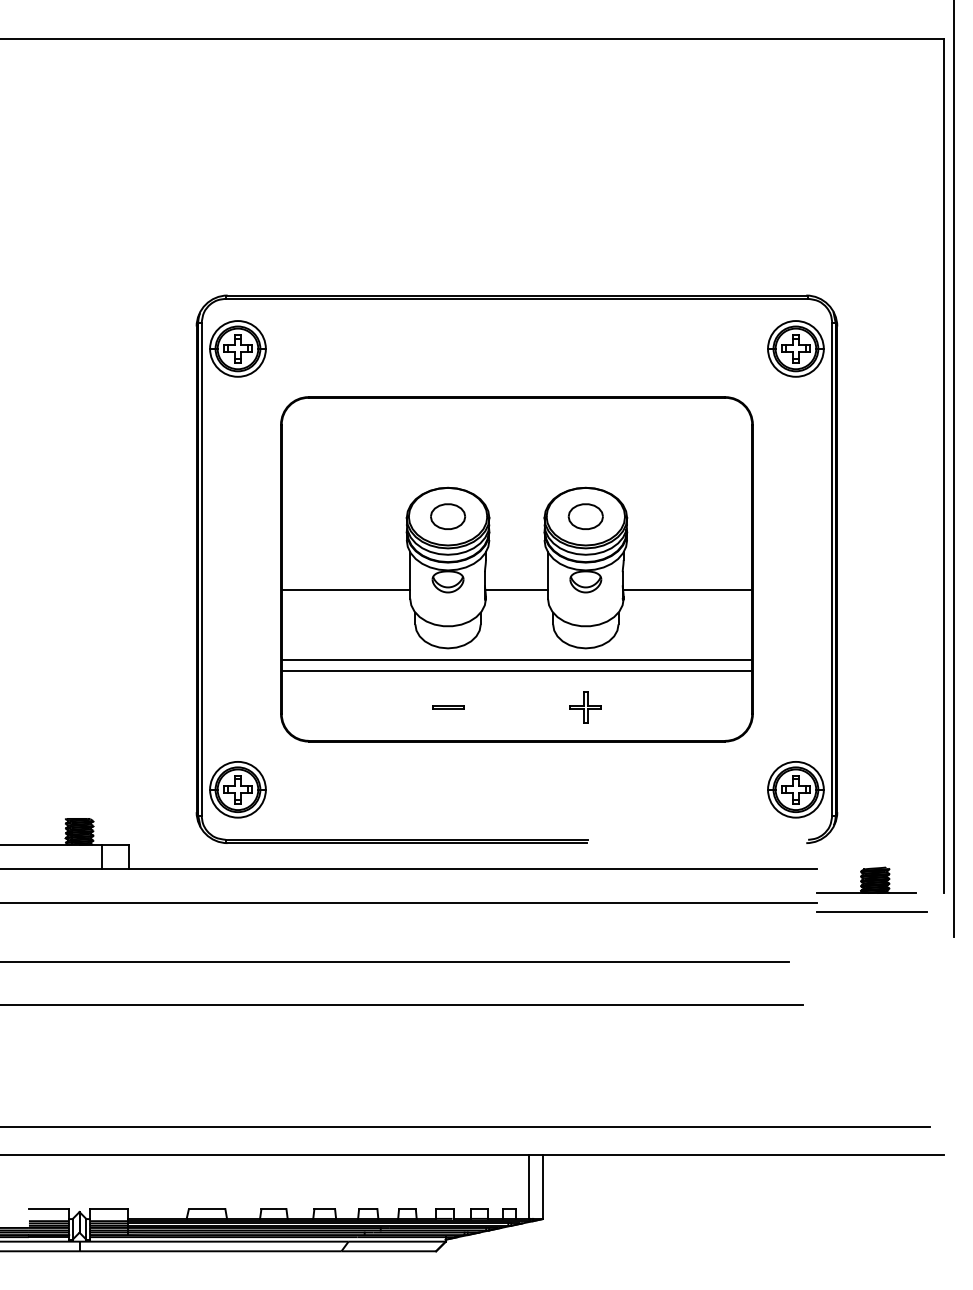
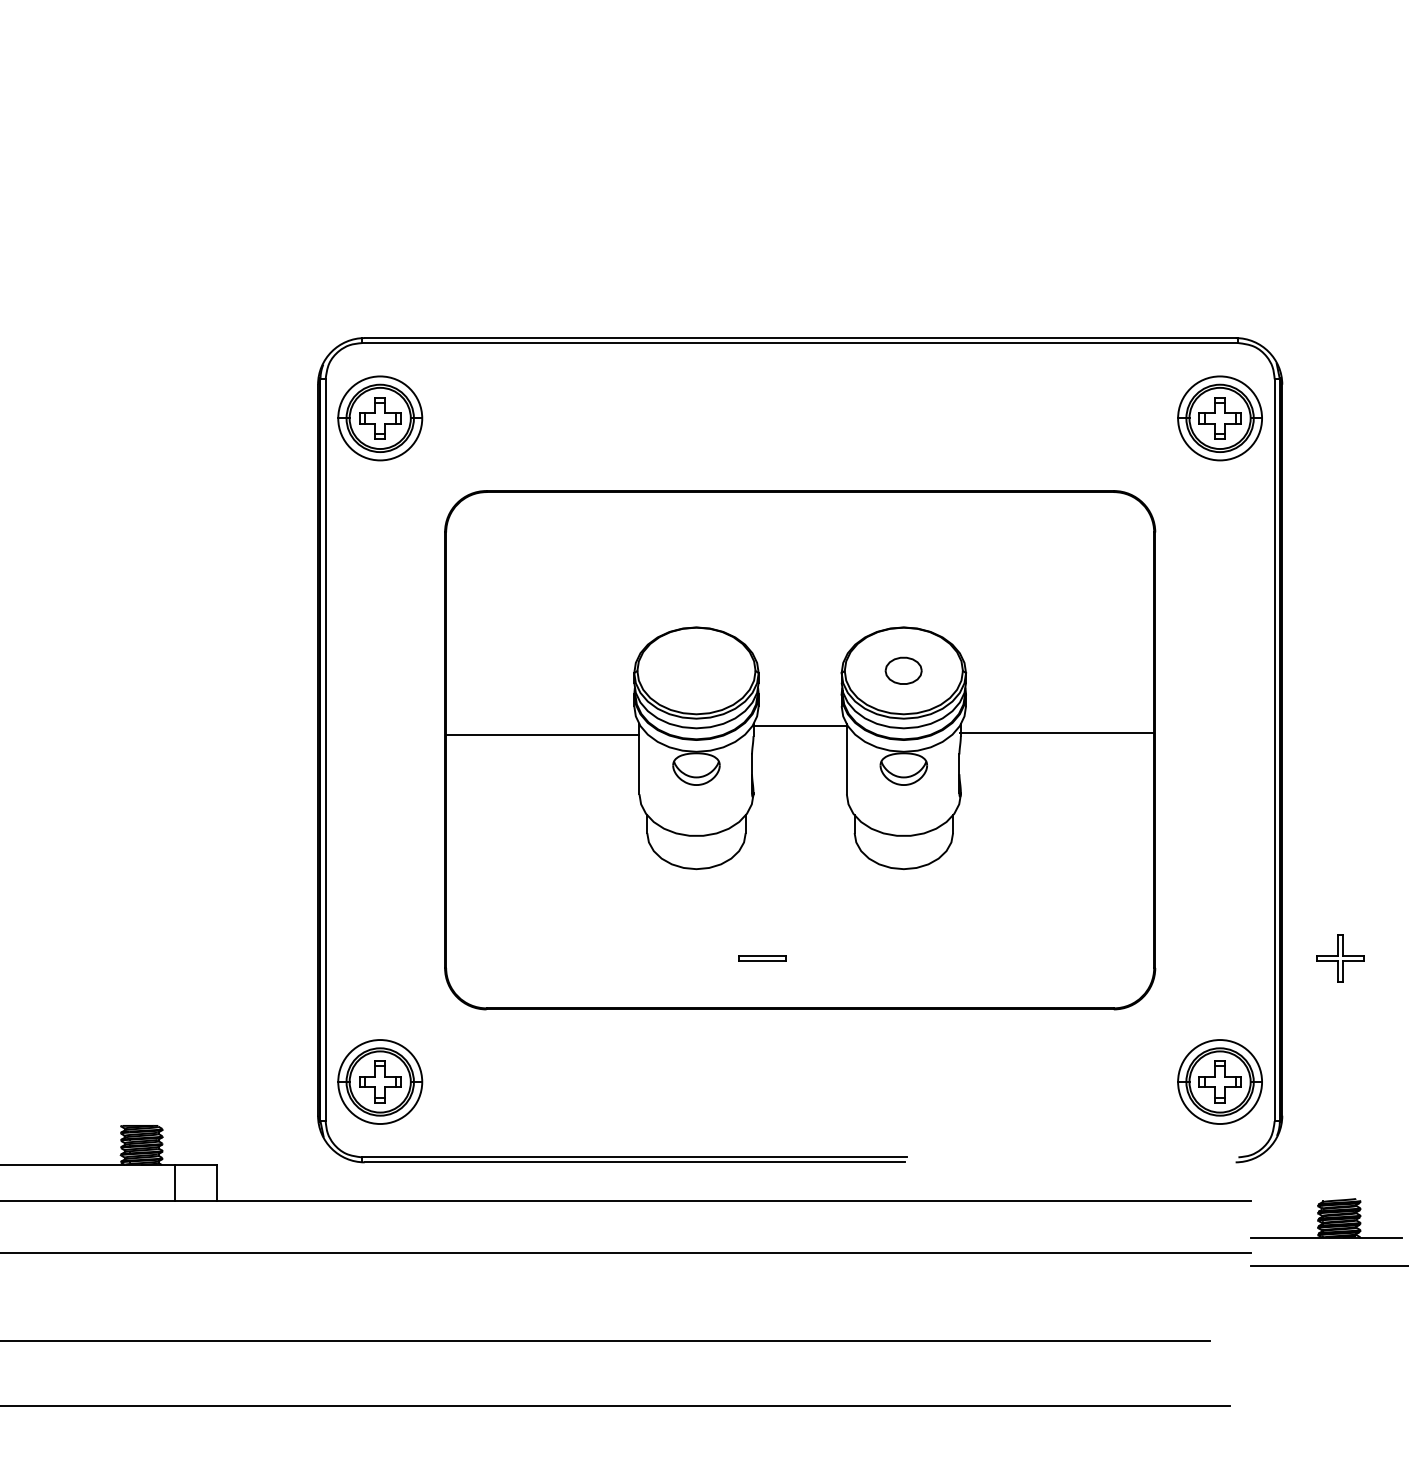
part: (447, 516) -> (695, 670), removed
part: (585, 516) -> (903, 670), size x0.7
line: (345, 590) -> (542, 735), moved
line: (516, 590) -> (799, 726), moved
line: (687, 590) -> (1056, 733), moved
line: (516, 659) -> (799, 885), removed
line: (516, 671) -> (799, 903), removed
line: (448, 706) -> (763, 956), moved
part: (585, 707) -> (1339, 958), moved

